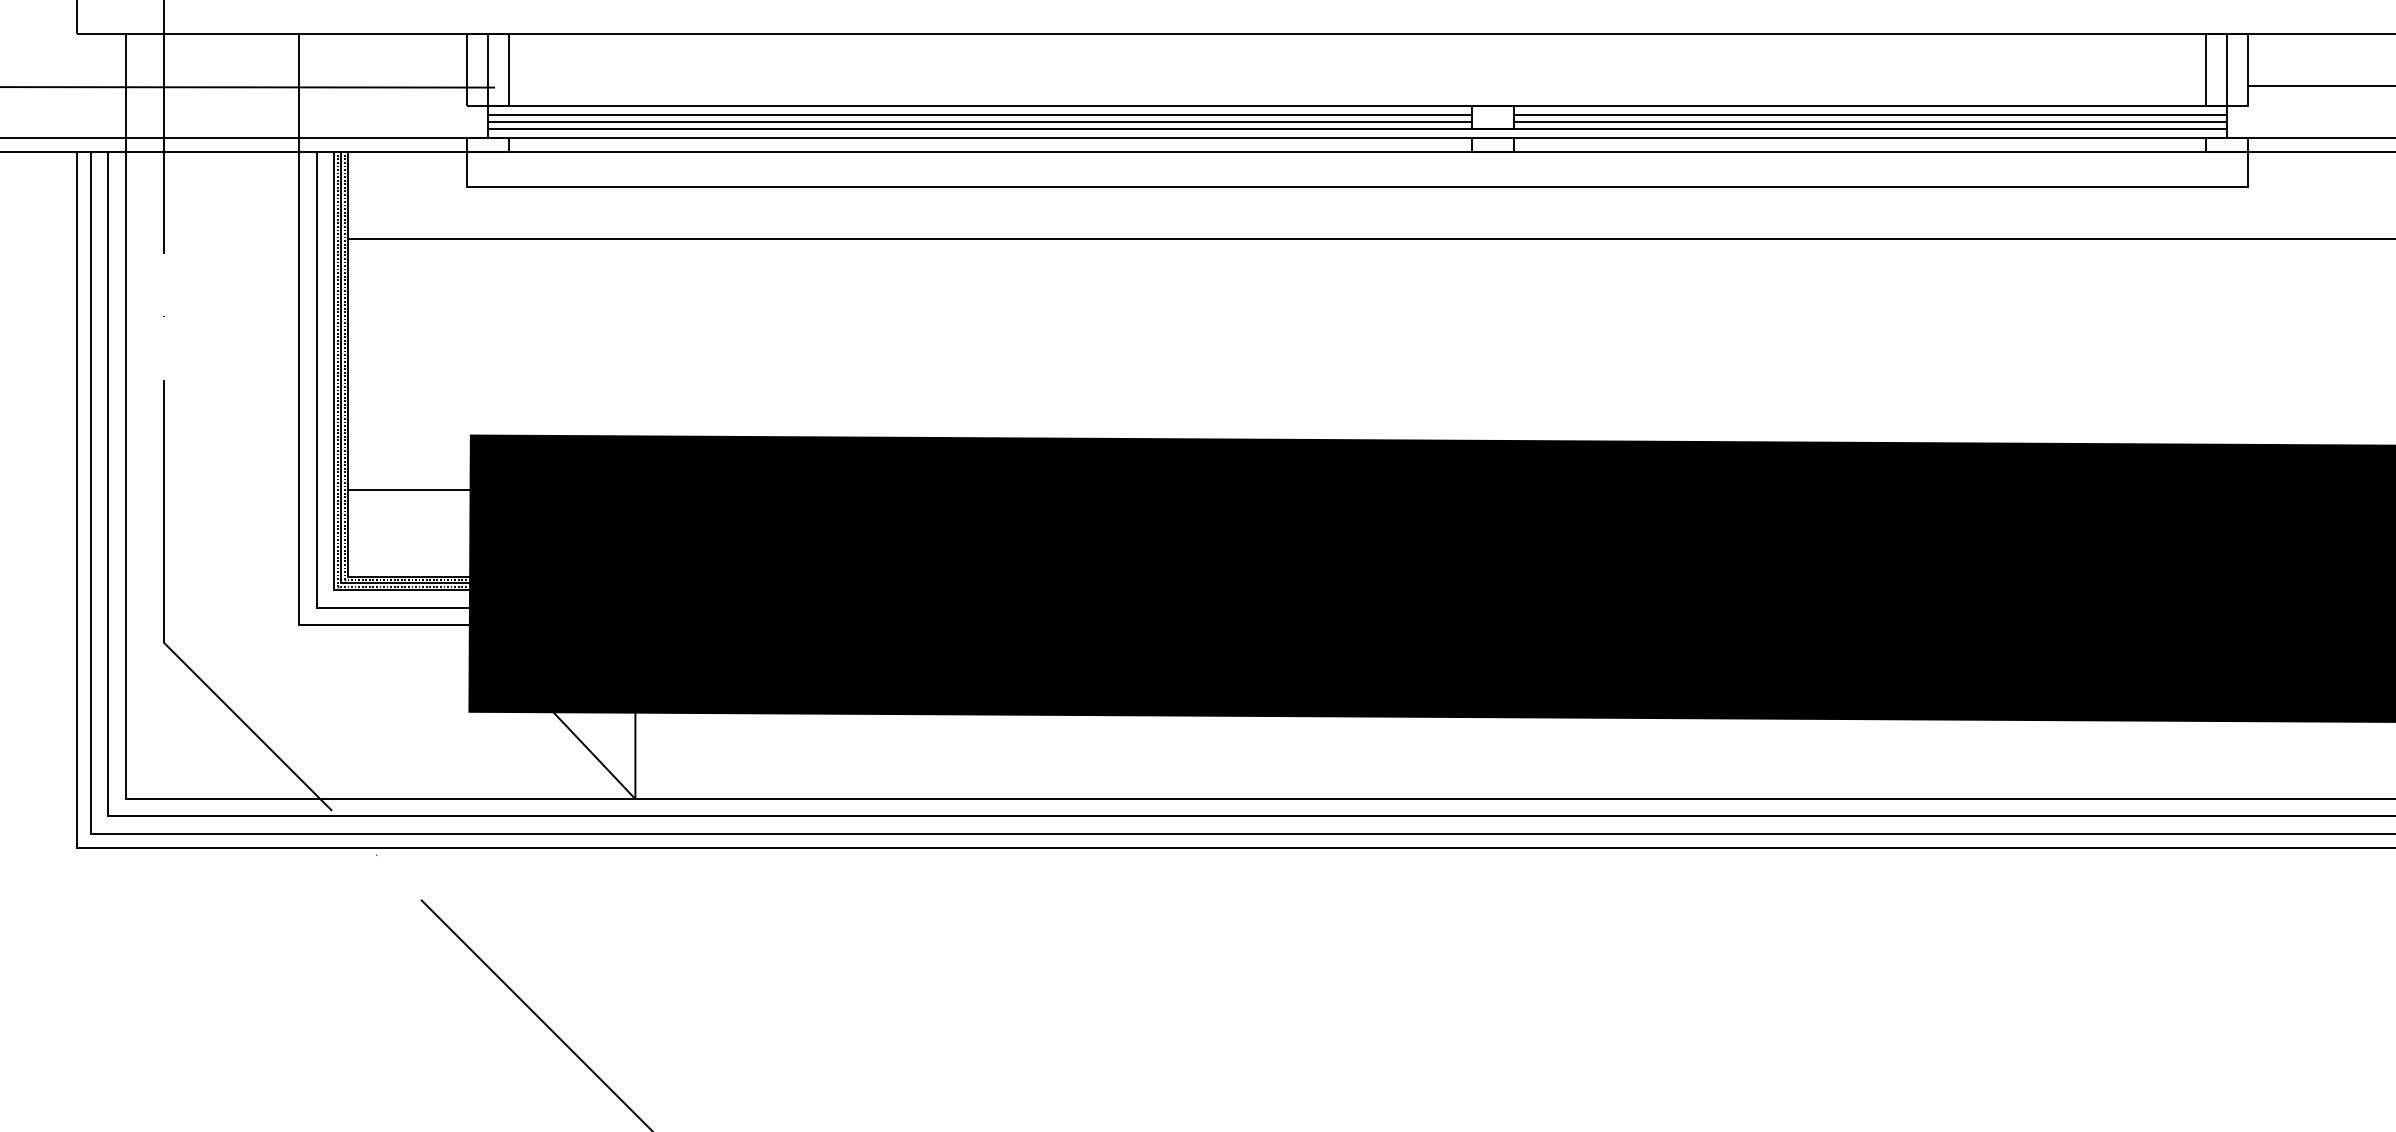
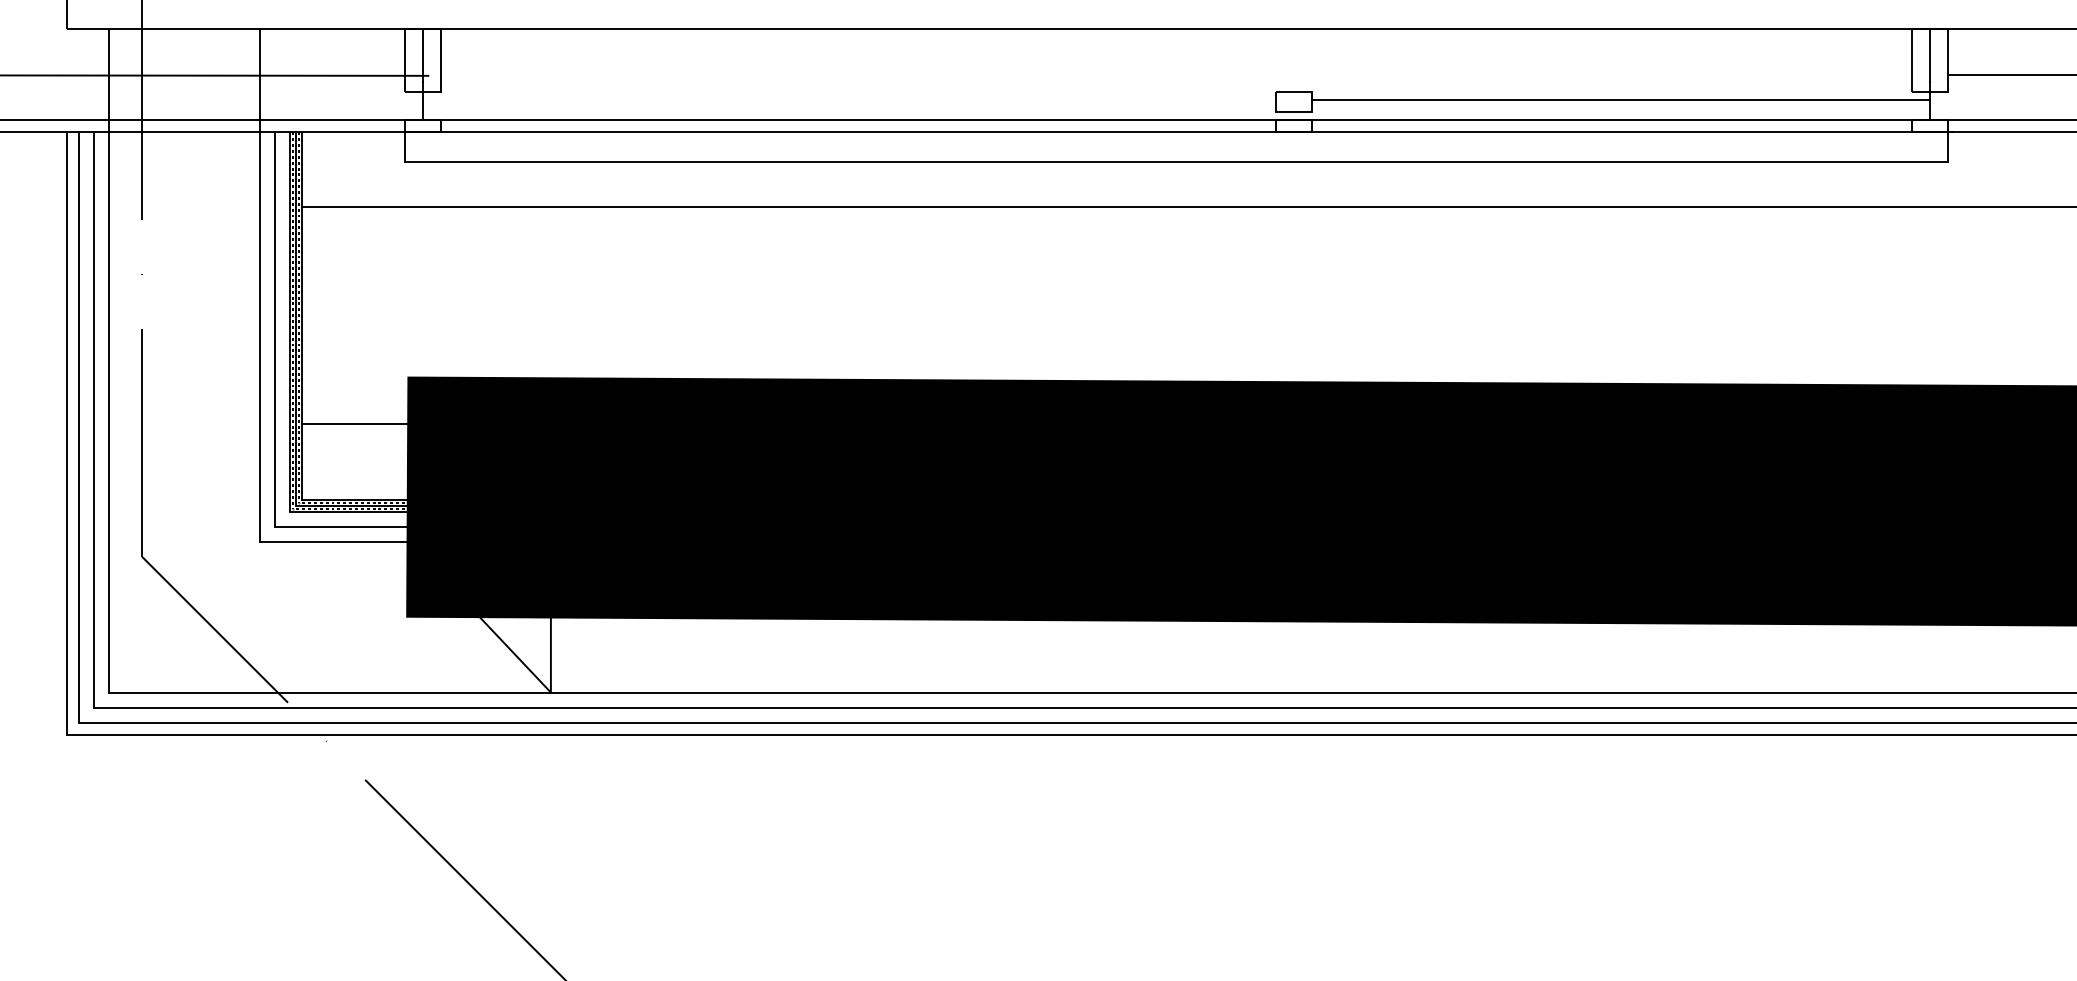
line: (1357, 105) -> (1176, 91), removed
line: (979, 114) -> (849, 99), removed
line: (979, 121) -> (849, 105), removed
line: (1870, 121) -> (1621, 105), removed
line: (1357, 128) -> (1176, 111), removed

